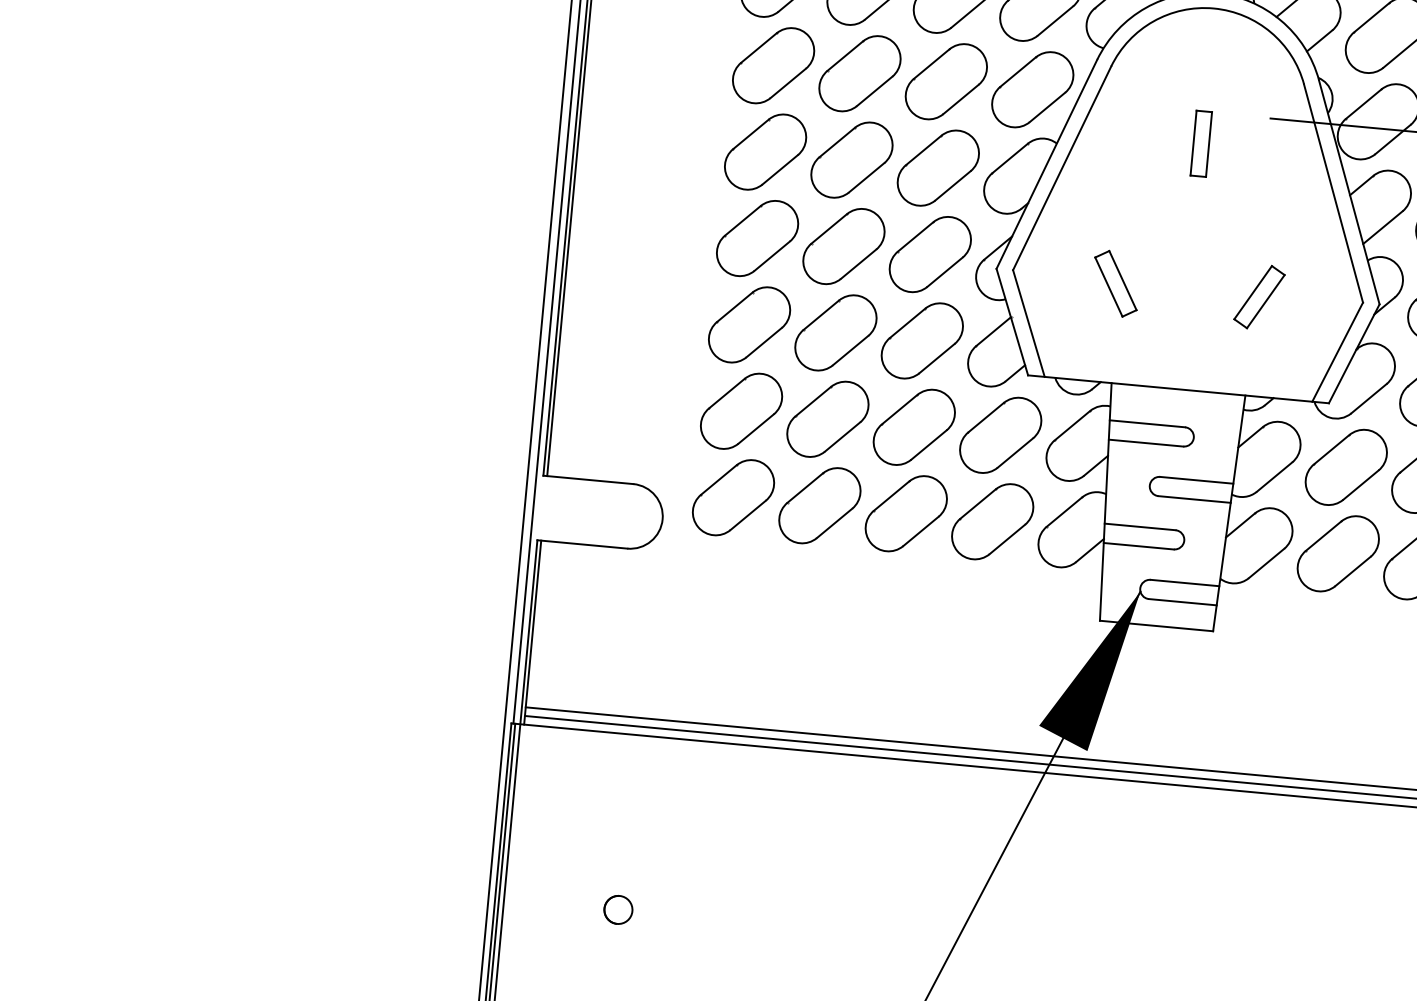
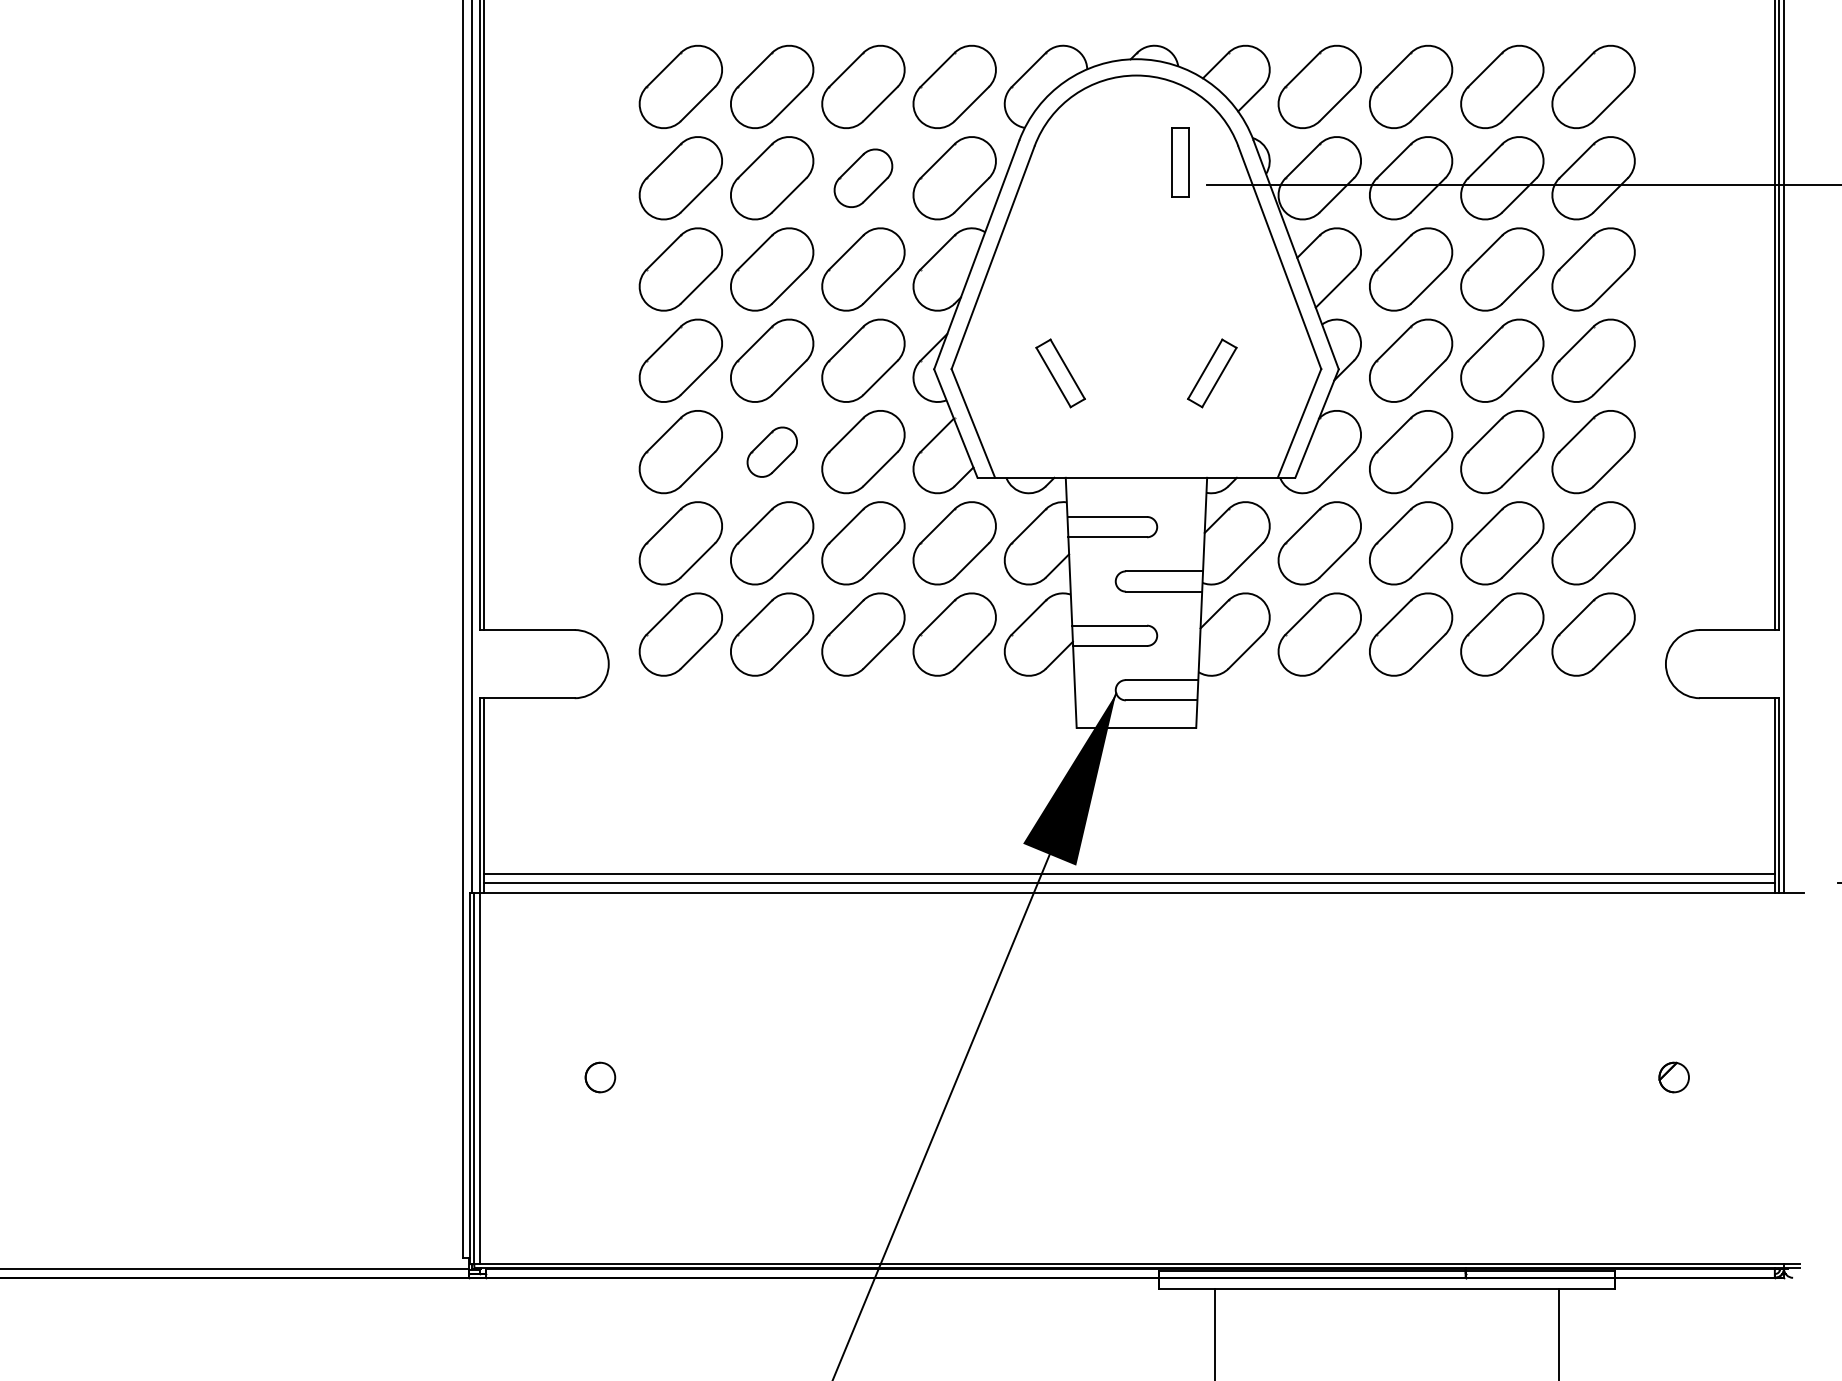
part: (946, 81) -> (863, 178), size x0.7
part: (1201, 143) -> (1180, 162), moved
part: (836, 333) -> (772, 452), size x0.6

